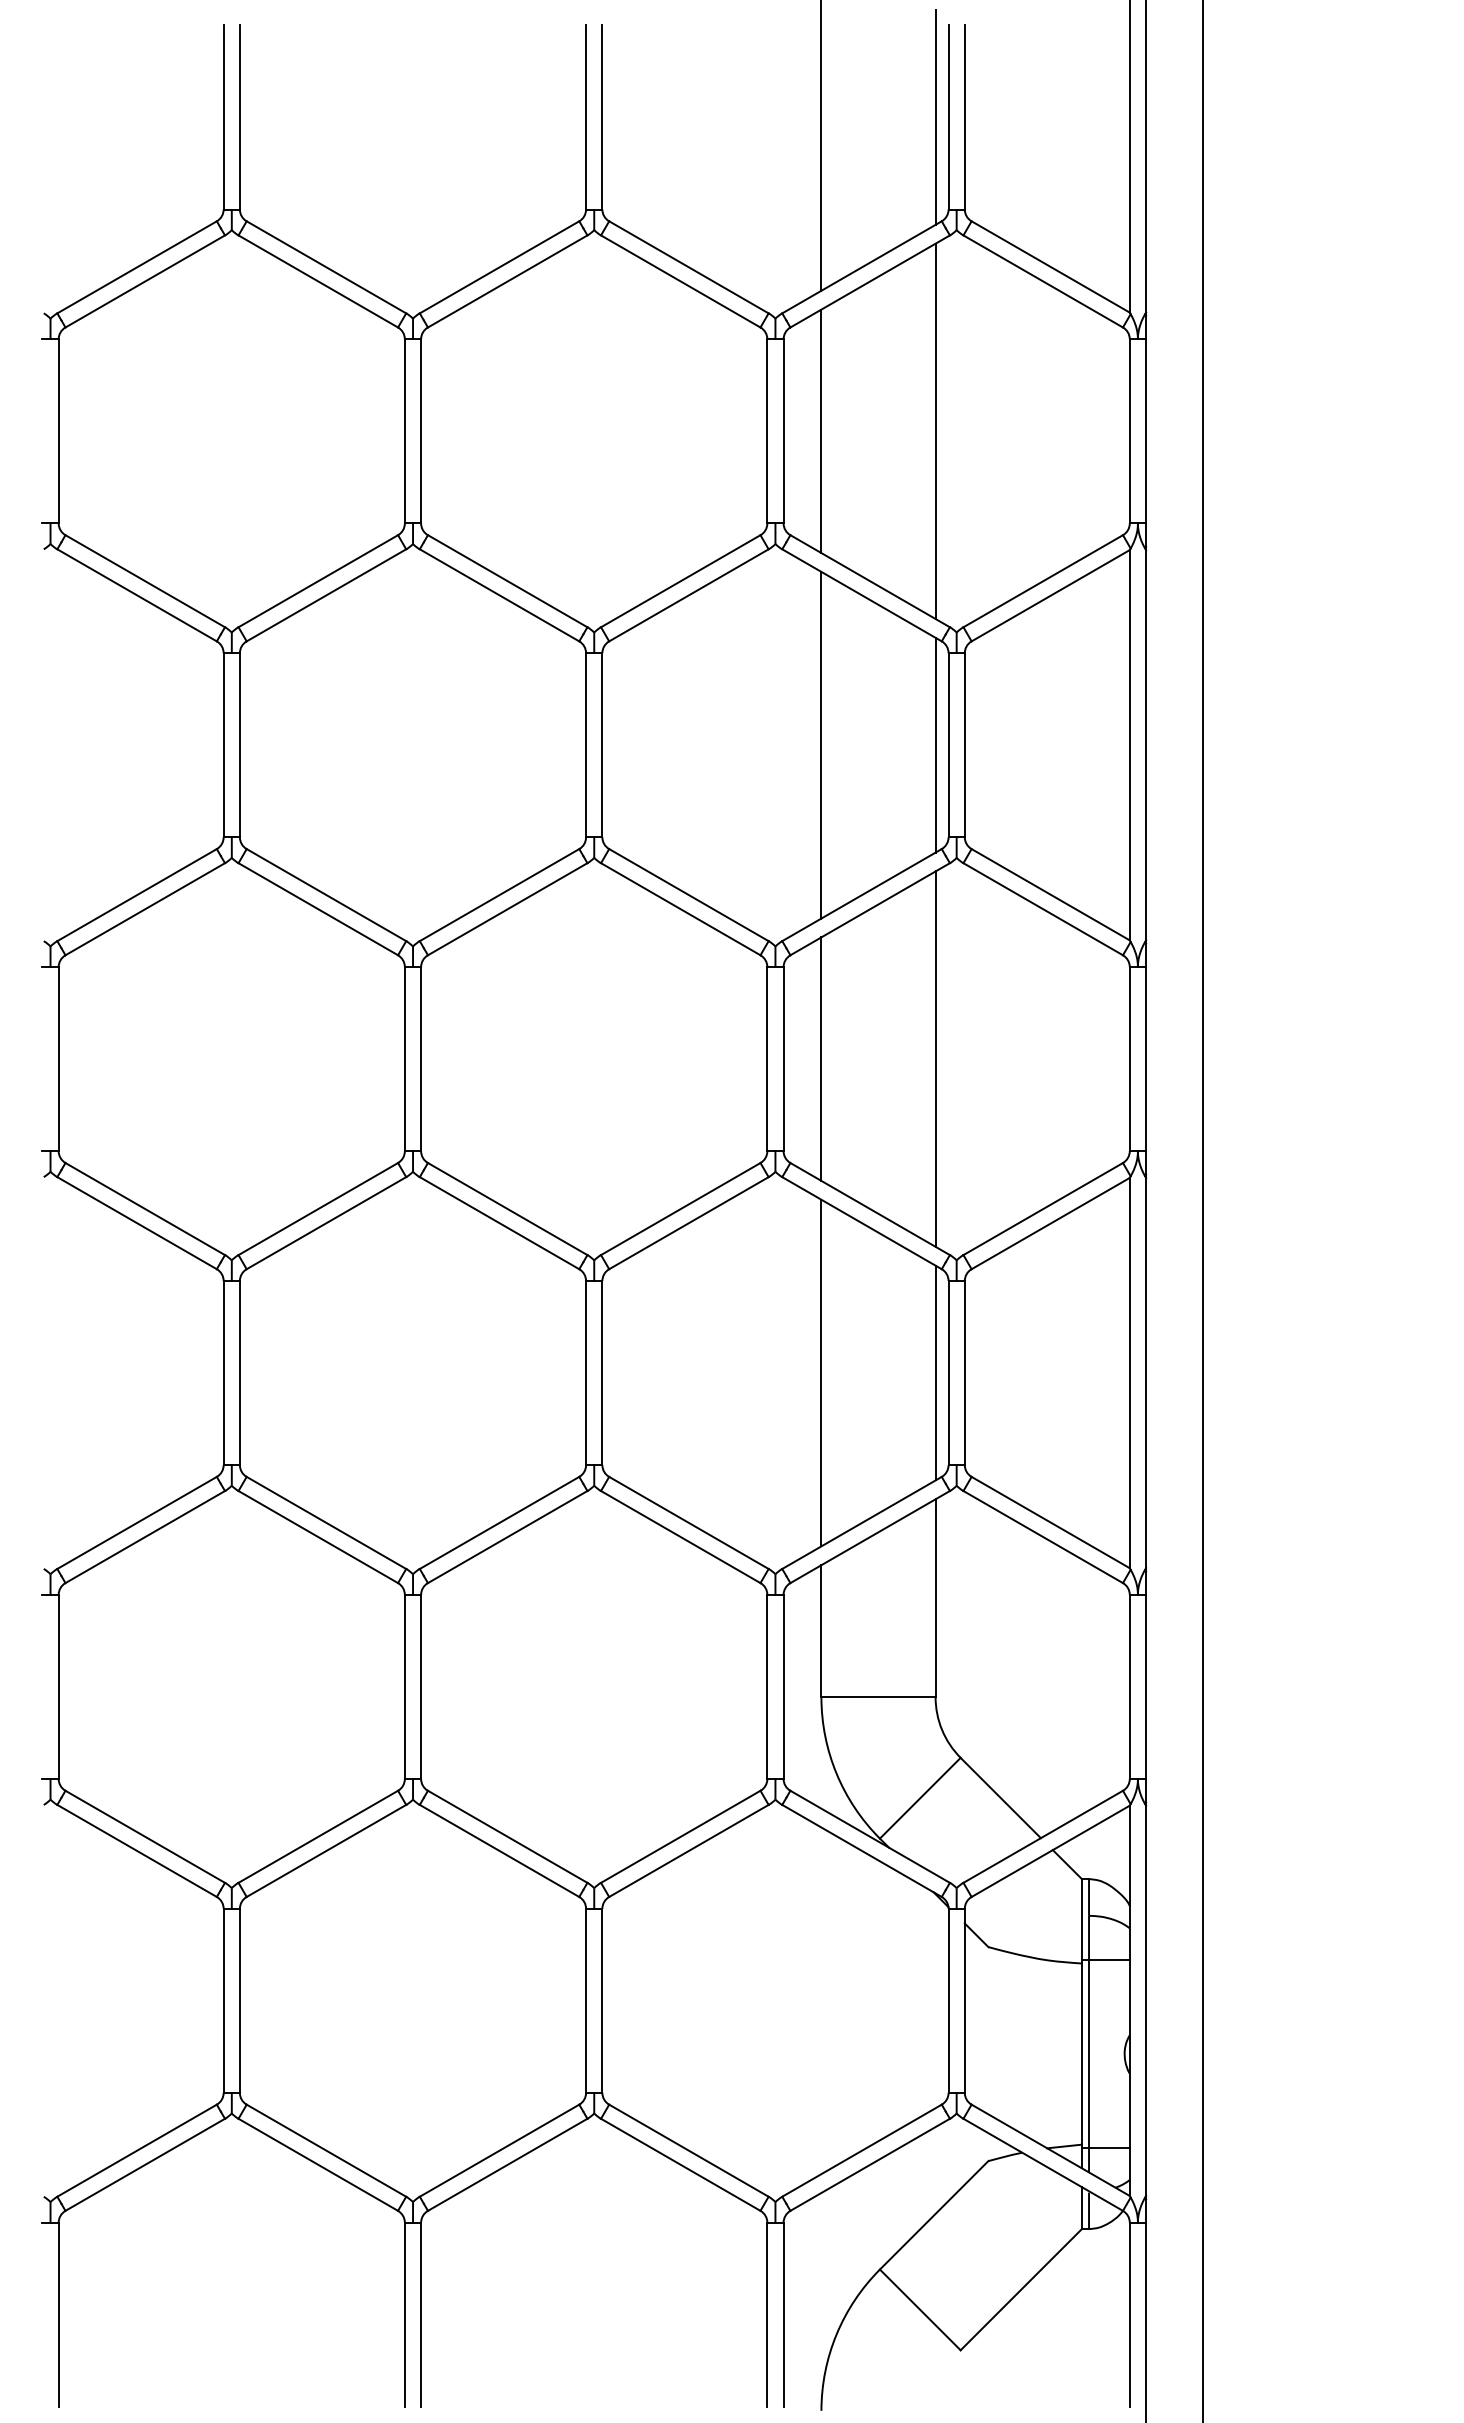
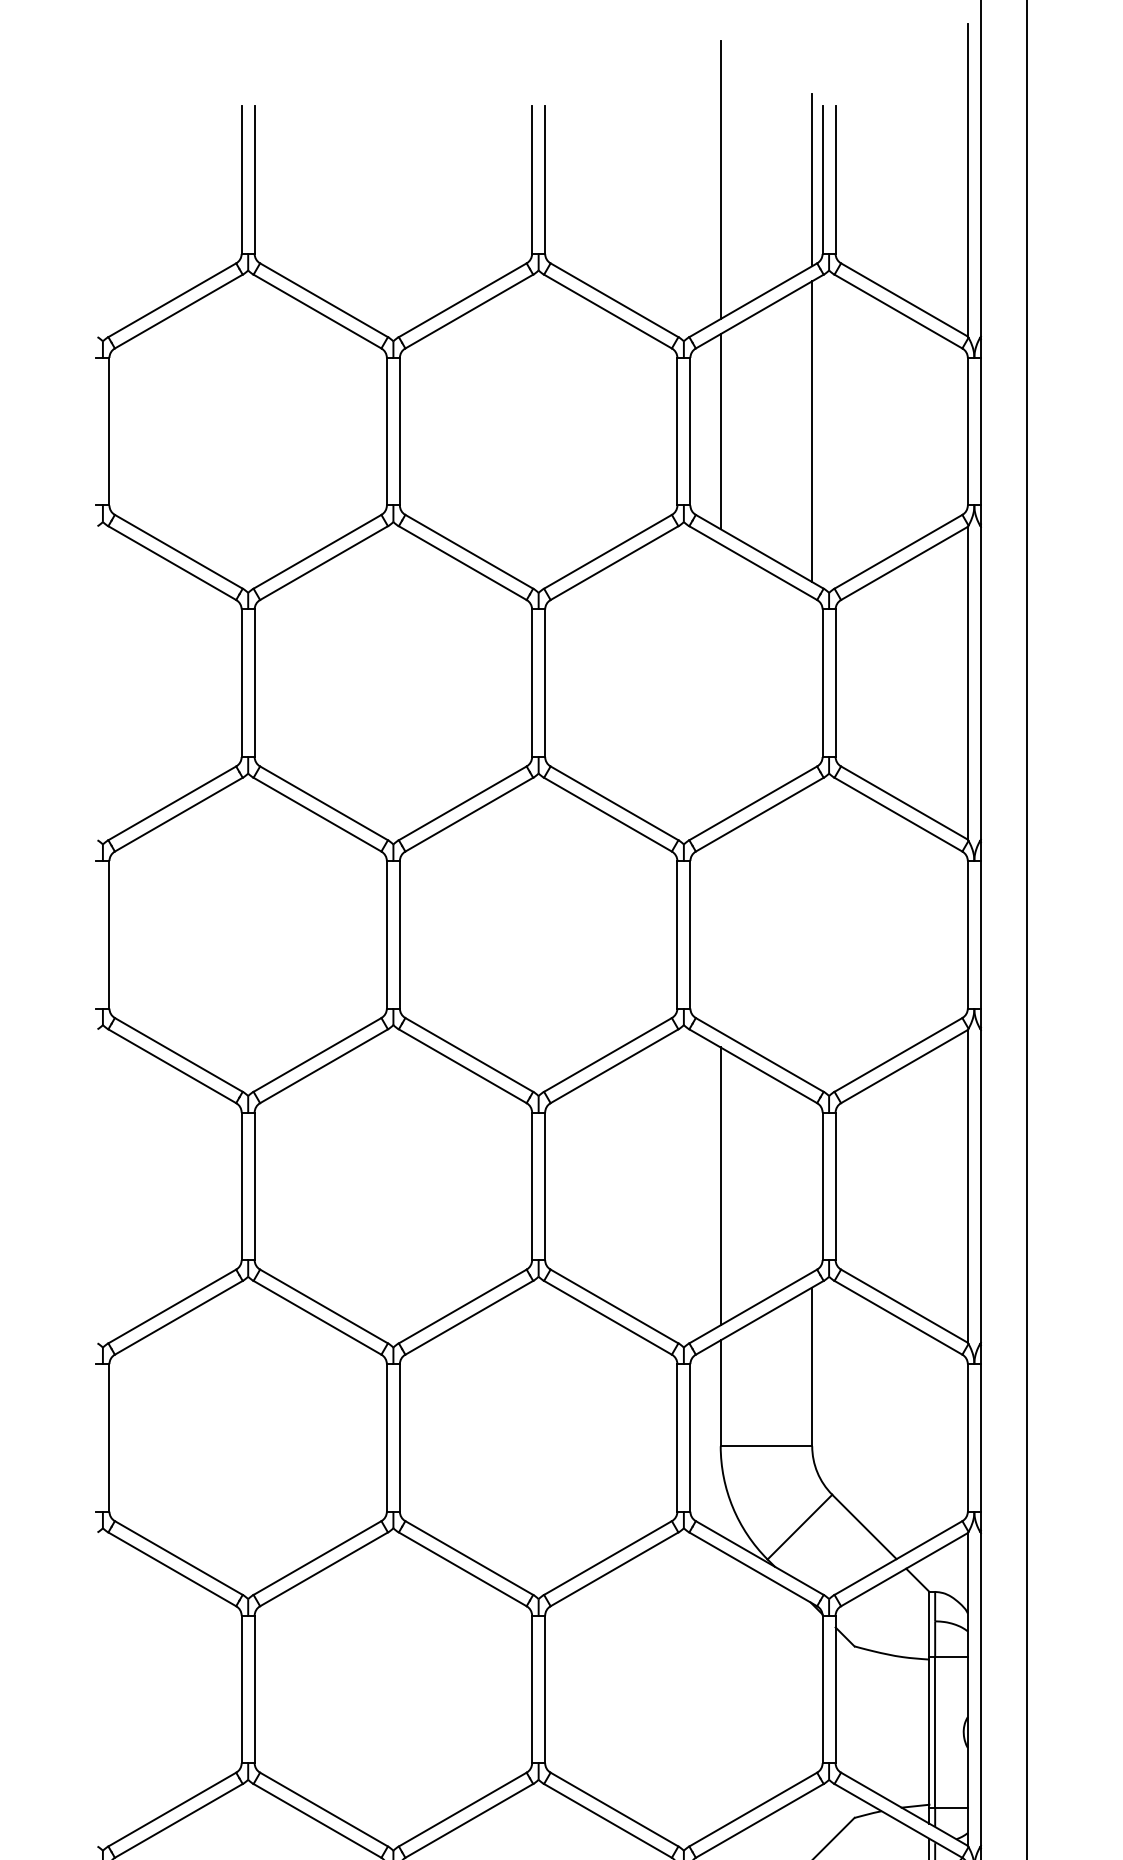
line: (821, 744) -> (720, 682), removed
line: (935, 744) -> (812, 682), removed
line: (821, 1058) -> (720, 934), removed
line: (935, 1058) -> (812, 934), removed
line: (935, 1372) -> (812, 1185), removed

